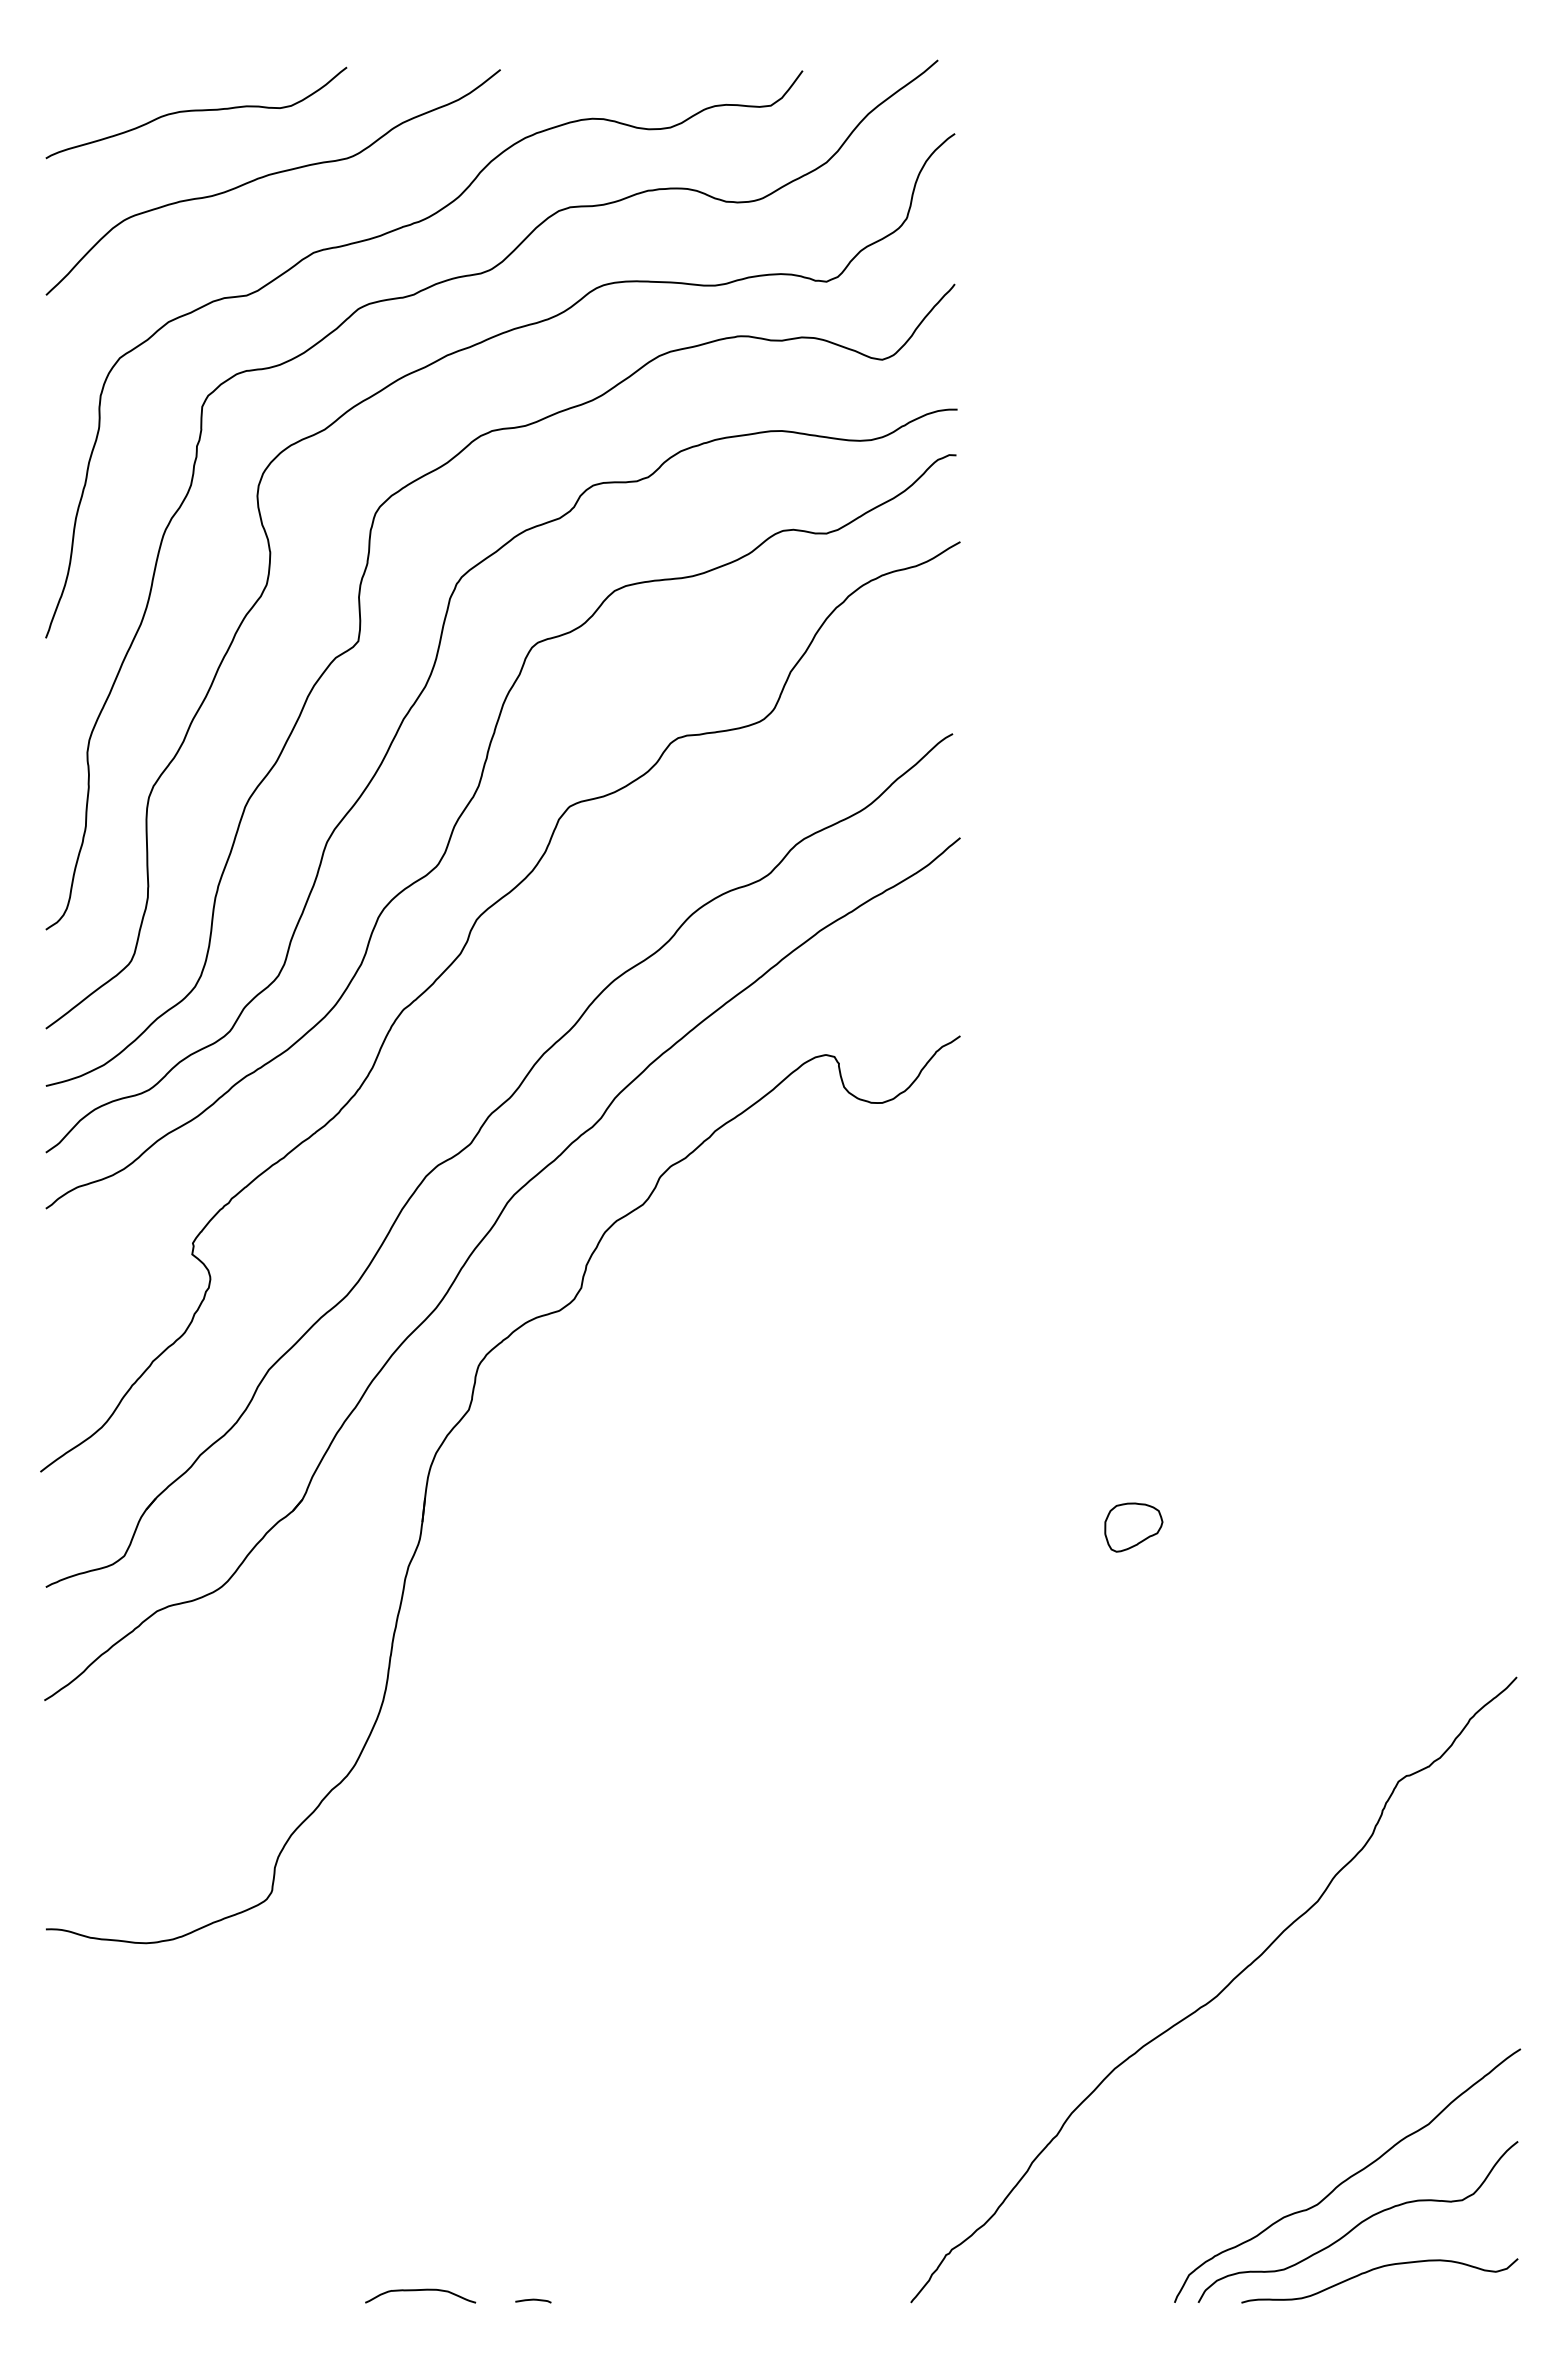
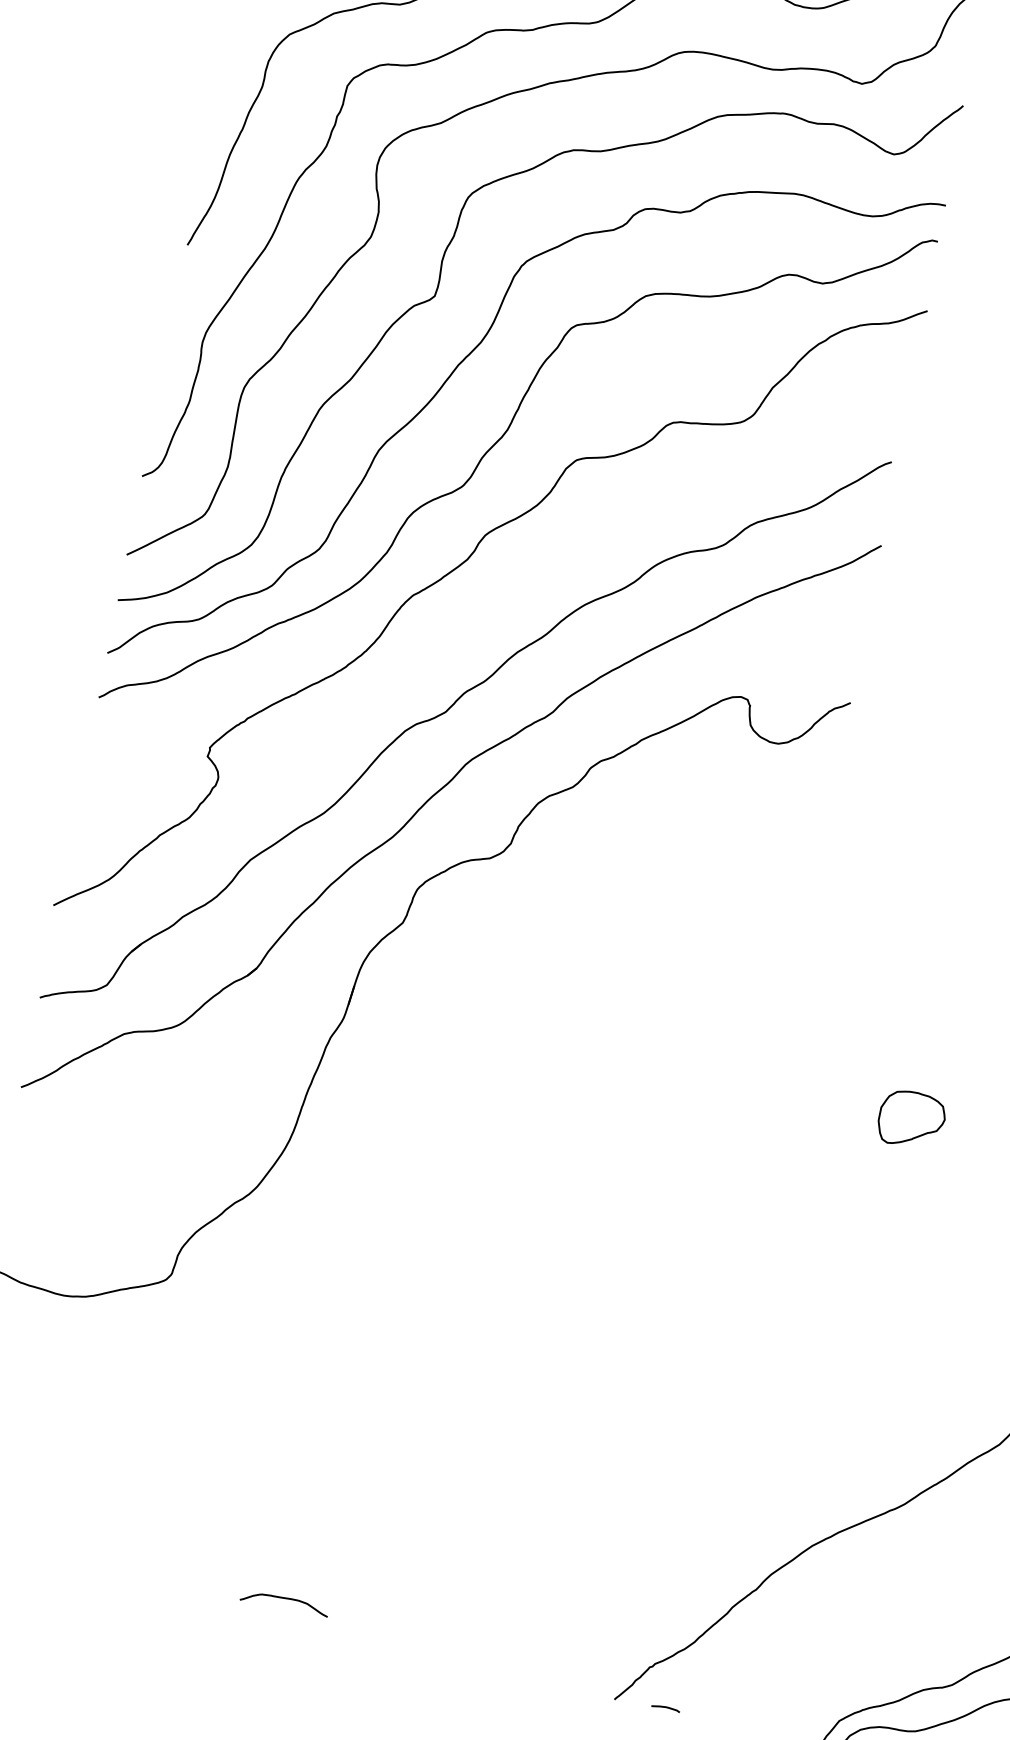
part: (1133, 1527) -> (911, 1119), size x1.4
curve: (420, 2290) -> (285, 1598), moved
curve: (533, 2300) -> (665, 1707), moved

